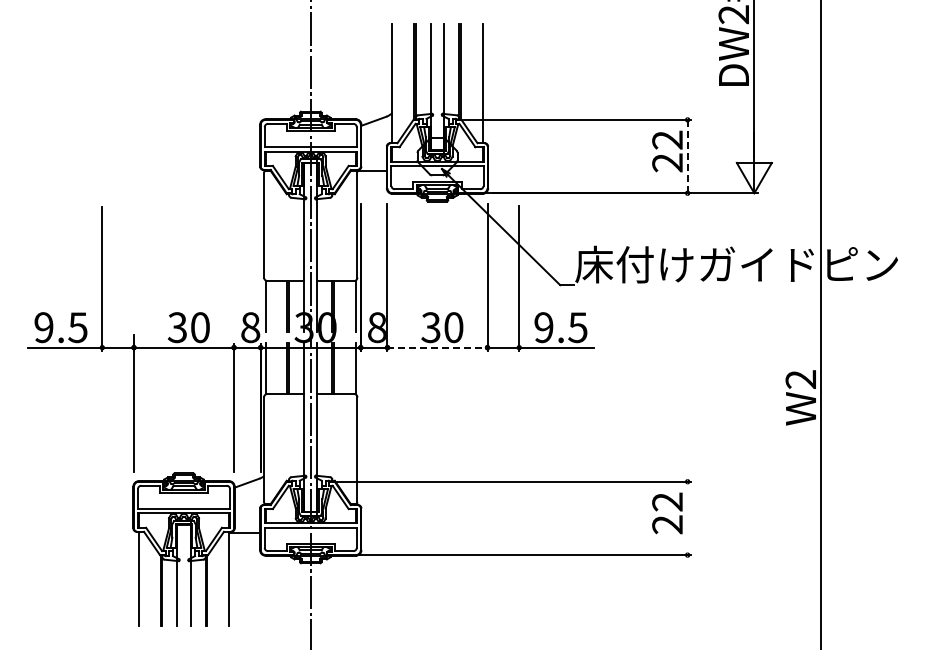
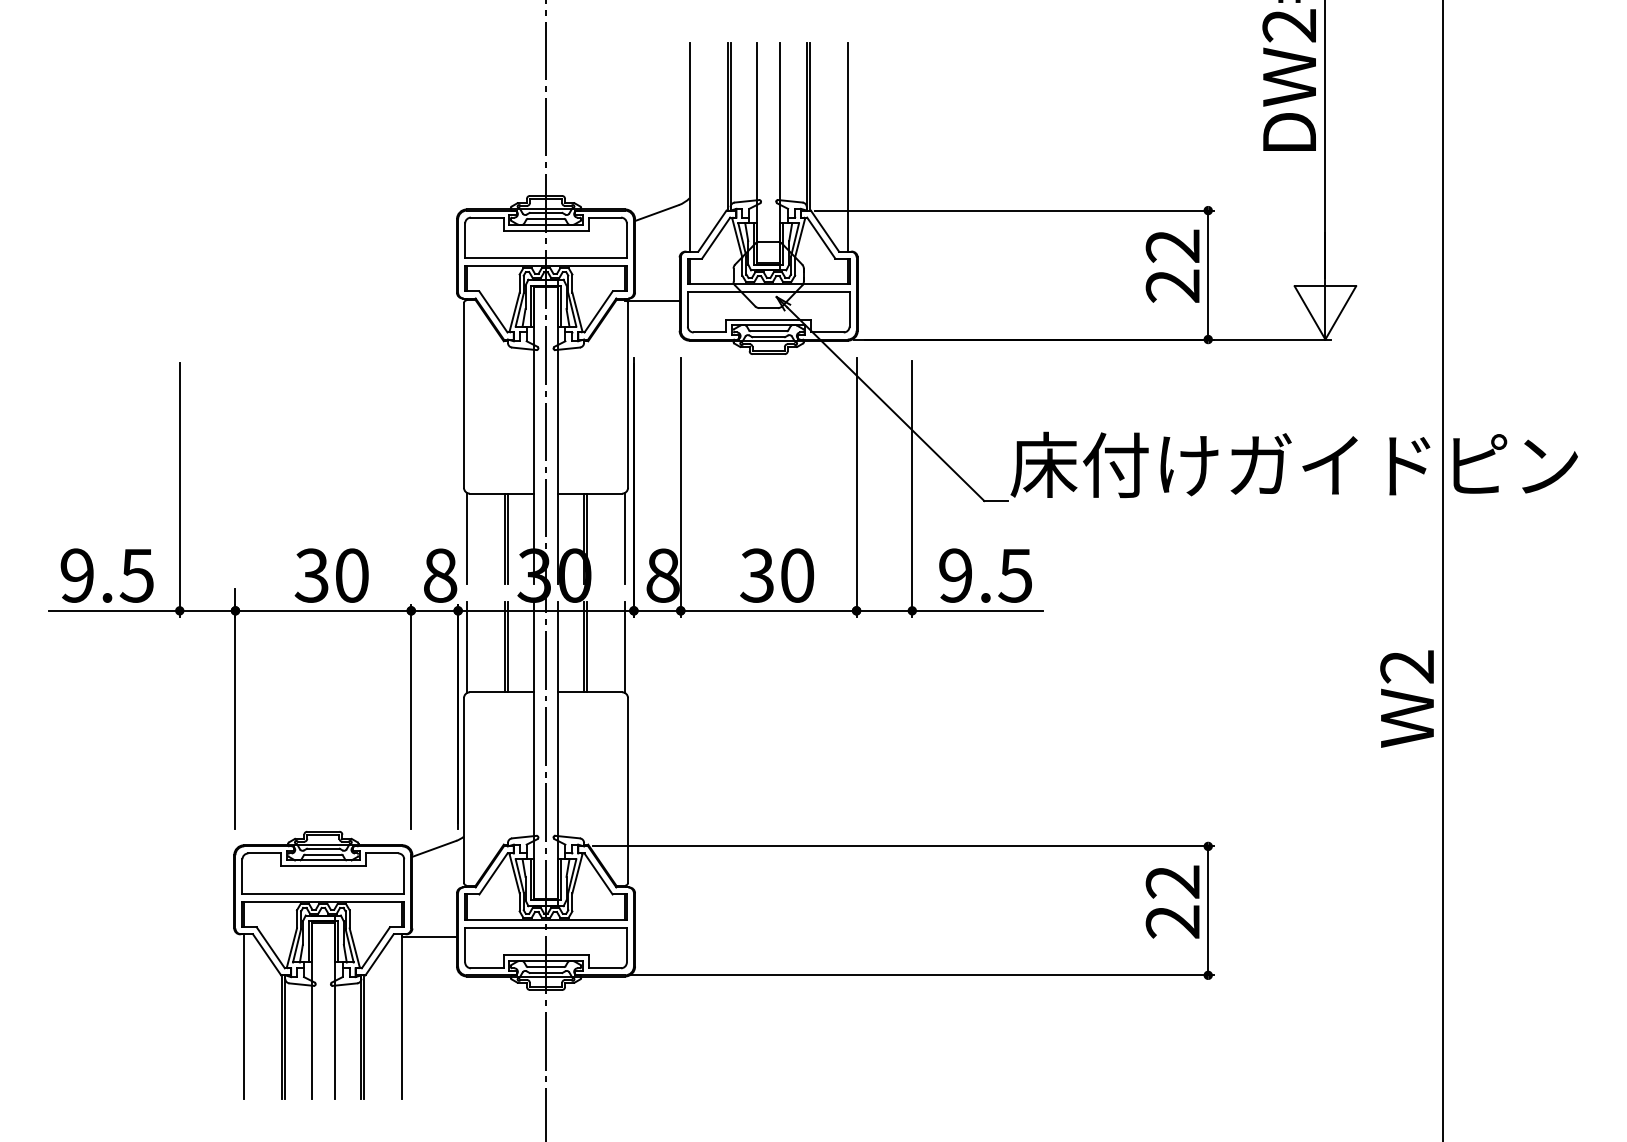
line: (687, 156) -> (1207, 274), dashed -> solid
line: (438, 347) -> (770, 610), dashed -> solid
line: (687, 518) -> (1207, 910), added

